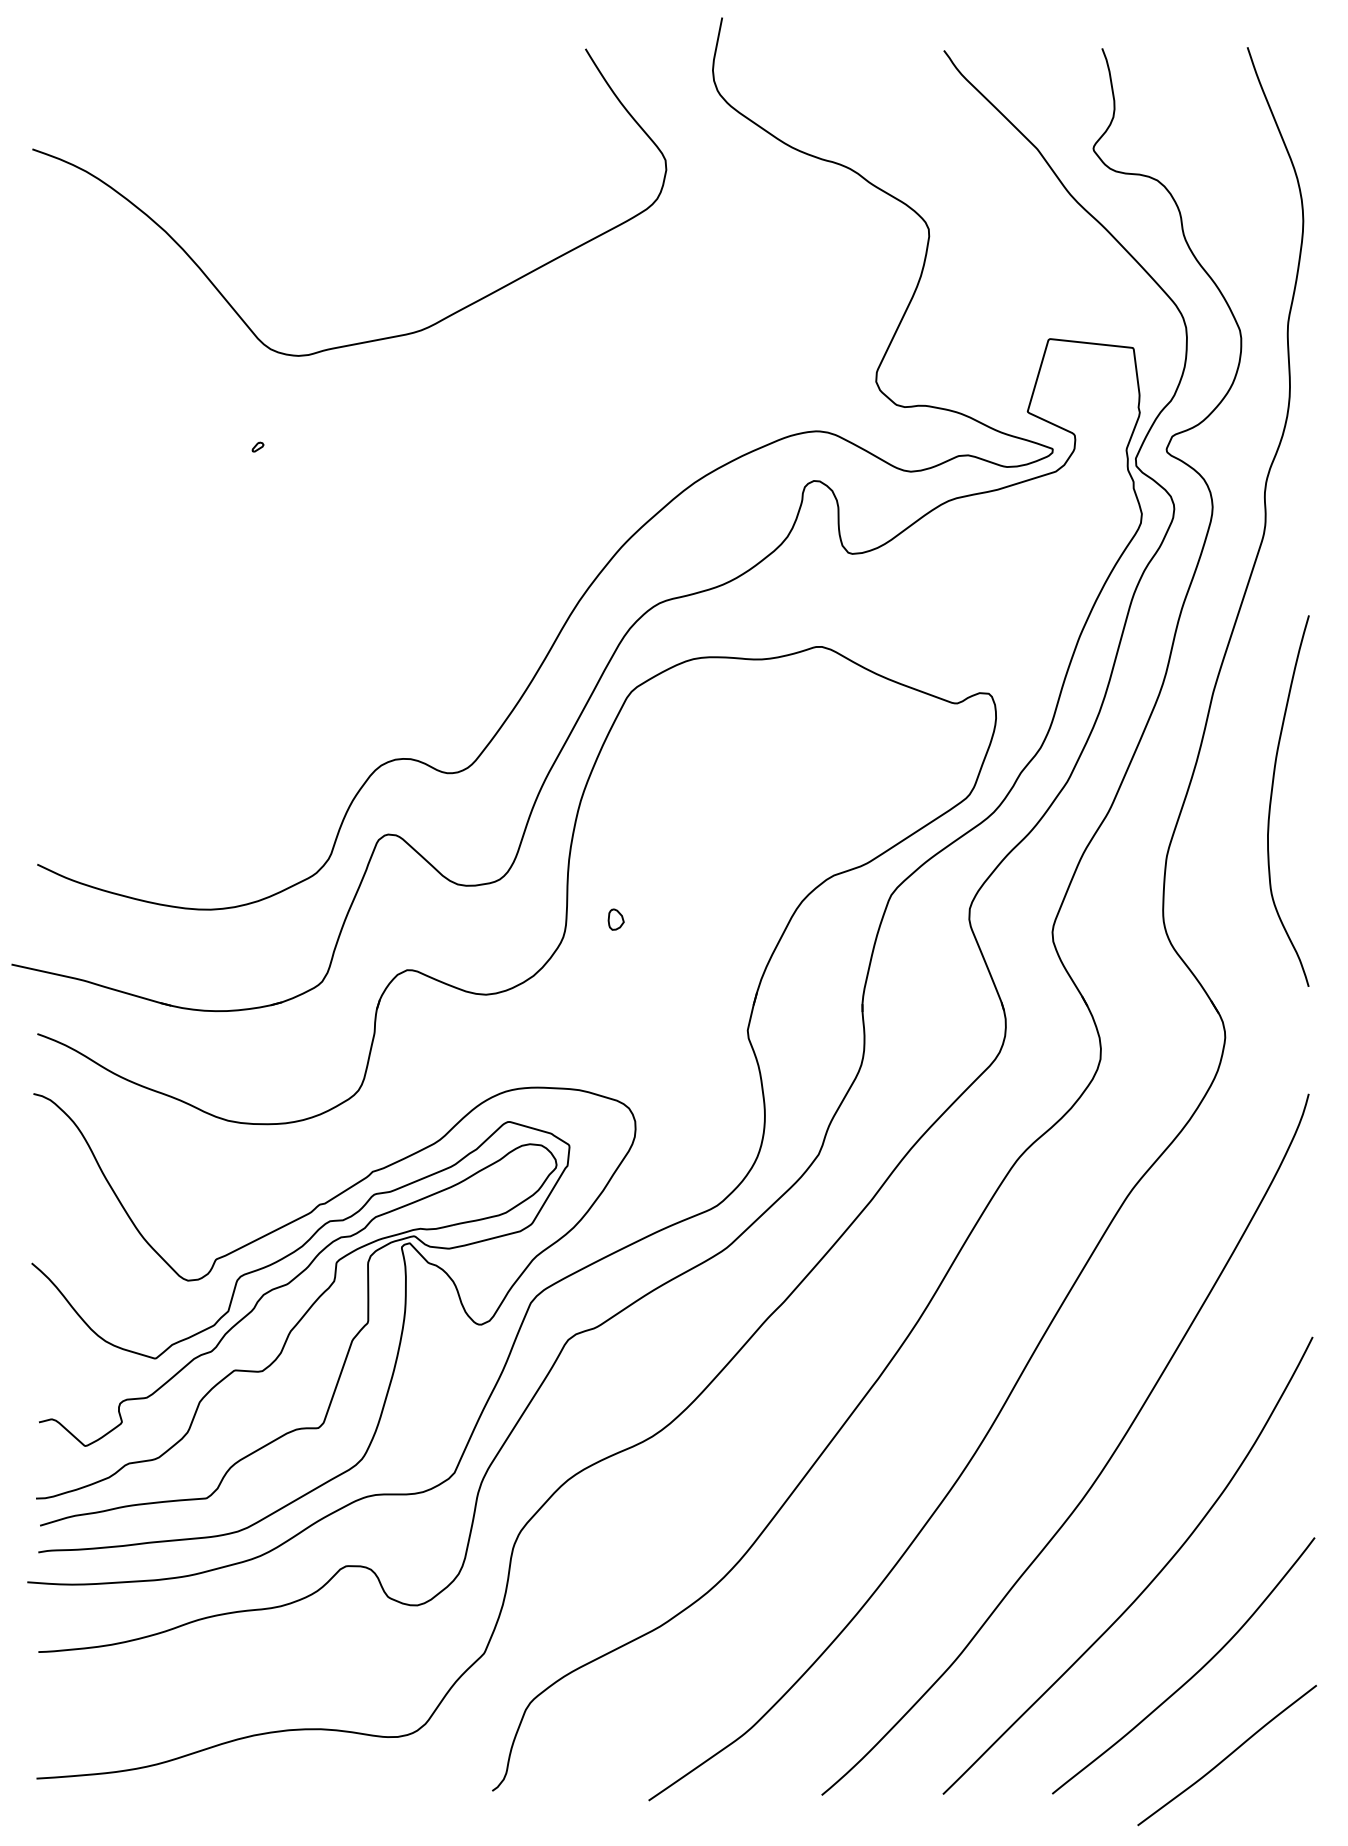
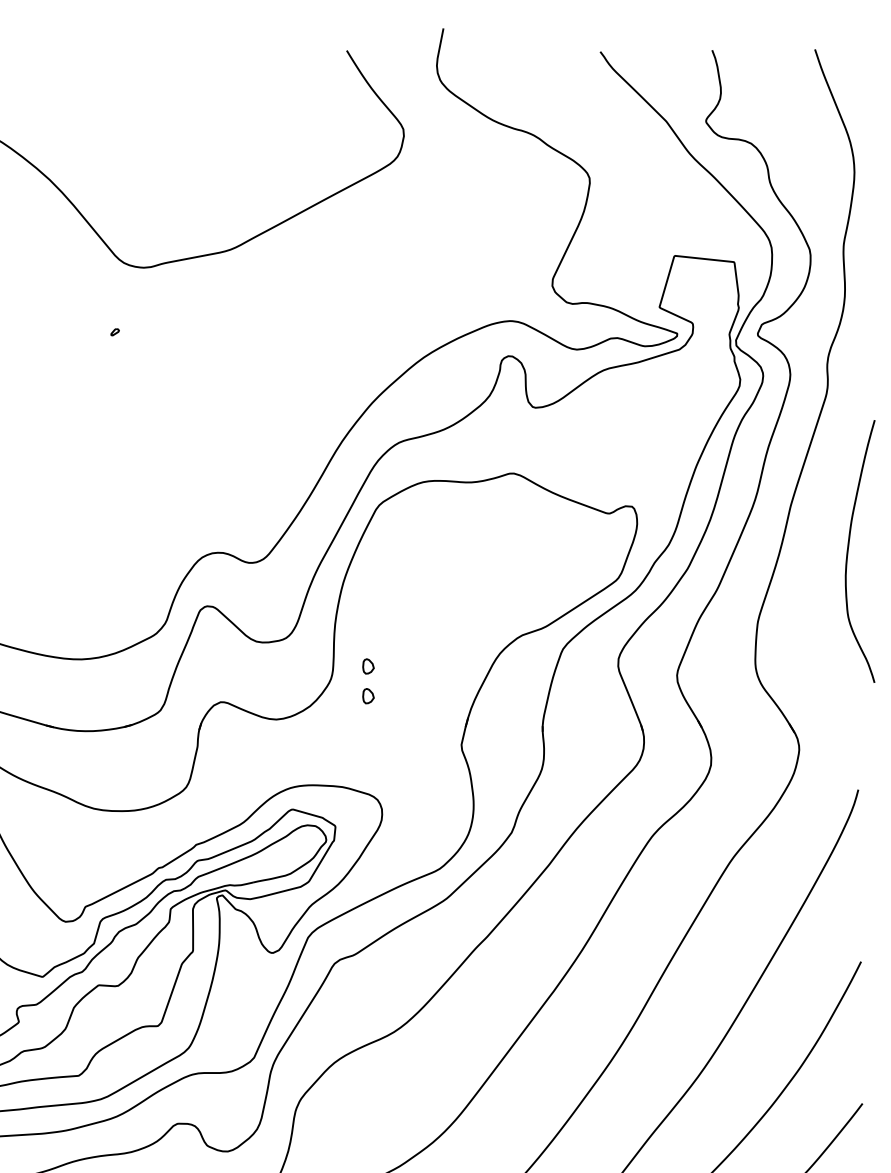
curve: (1272, 796) -> (848, 548), moved
part: (615, 961) -> (367, 696), added

